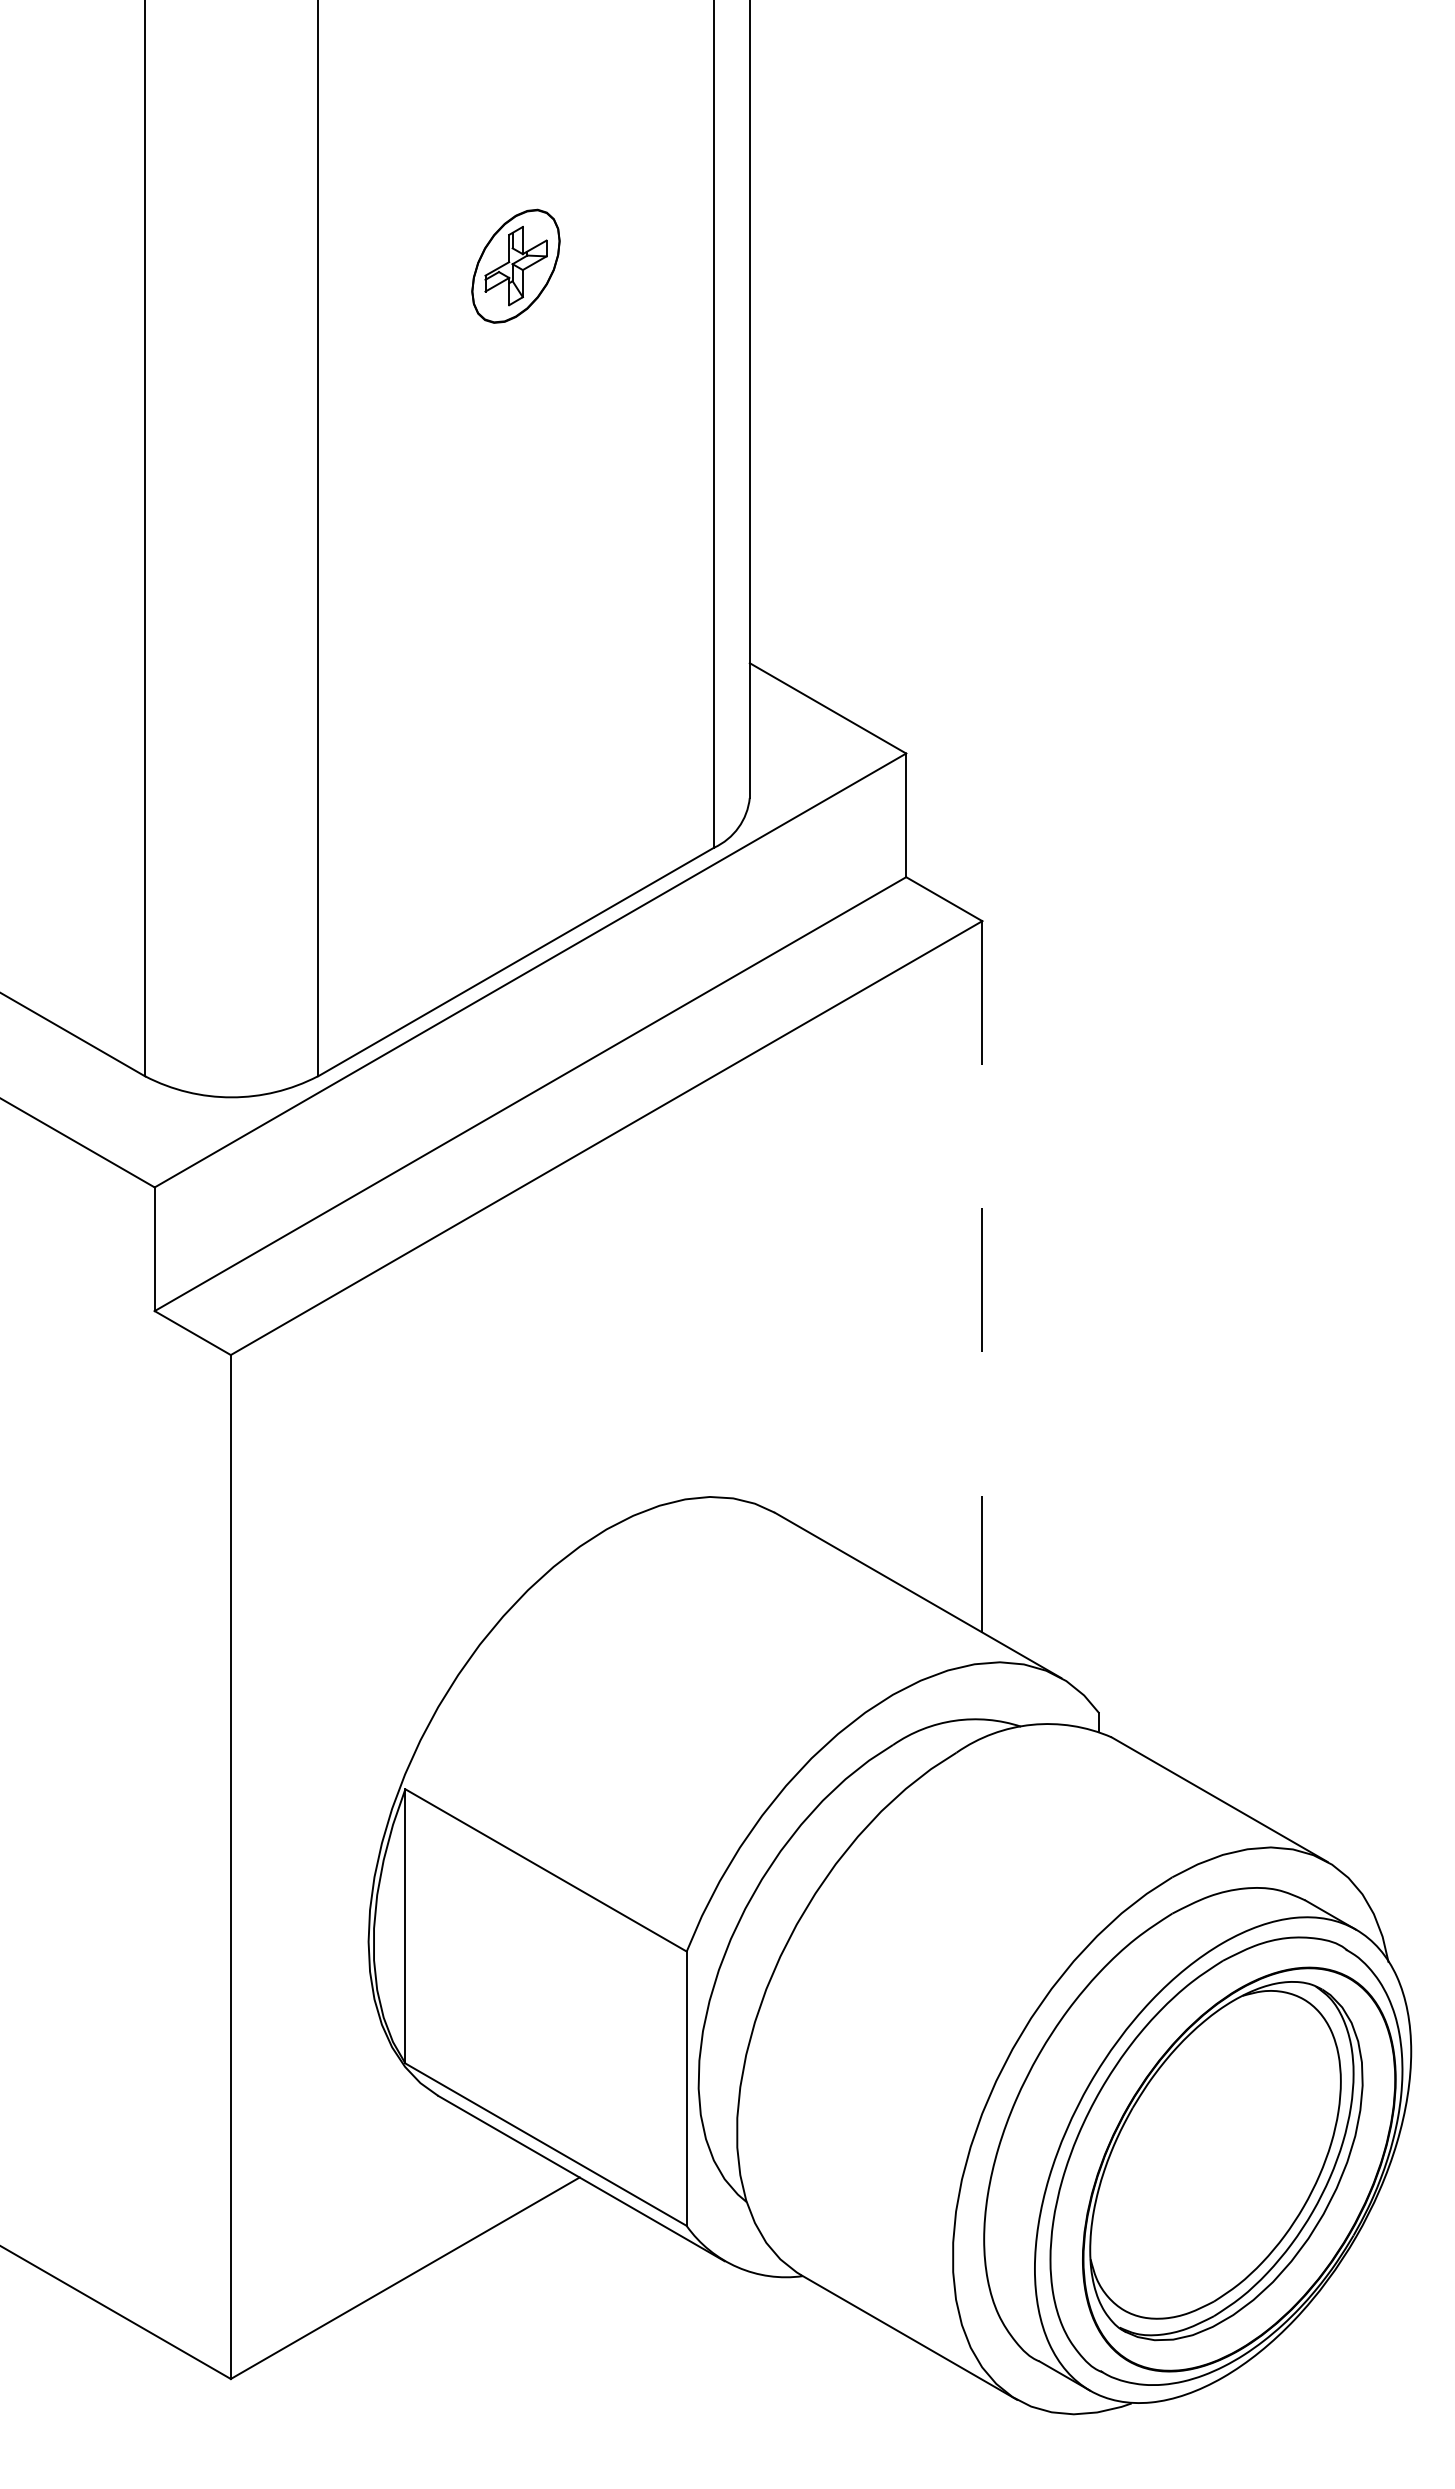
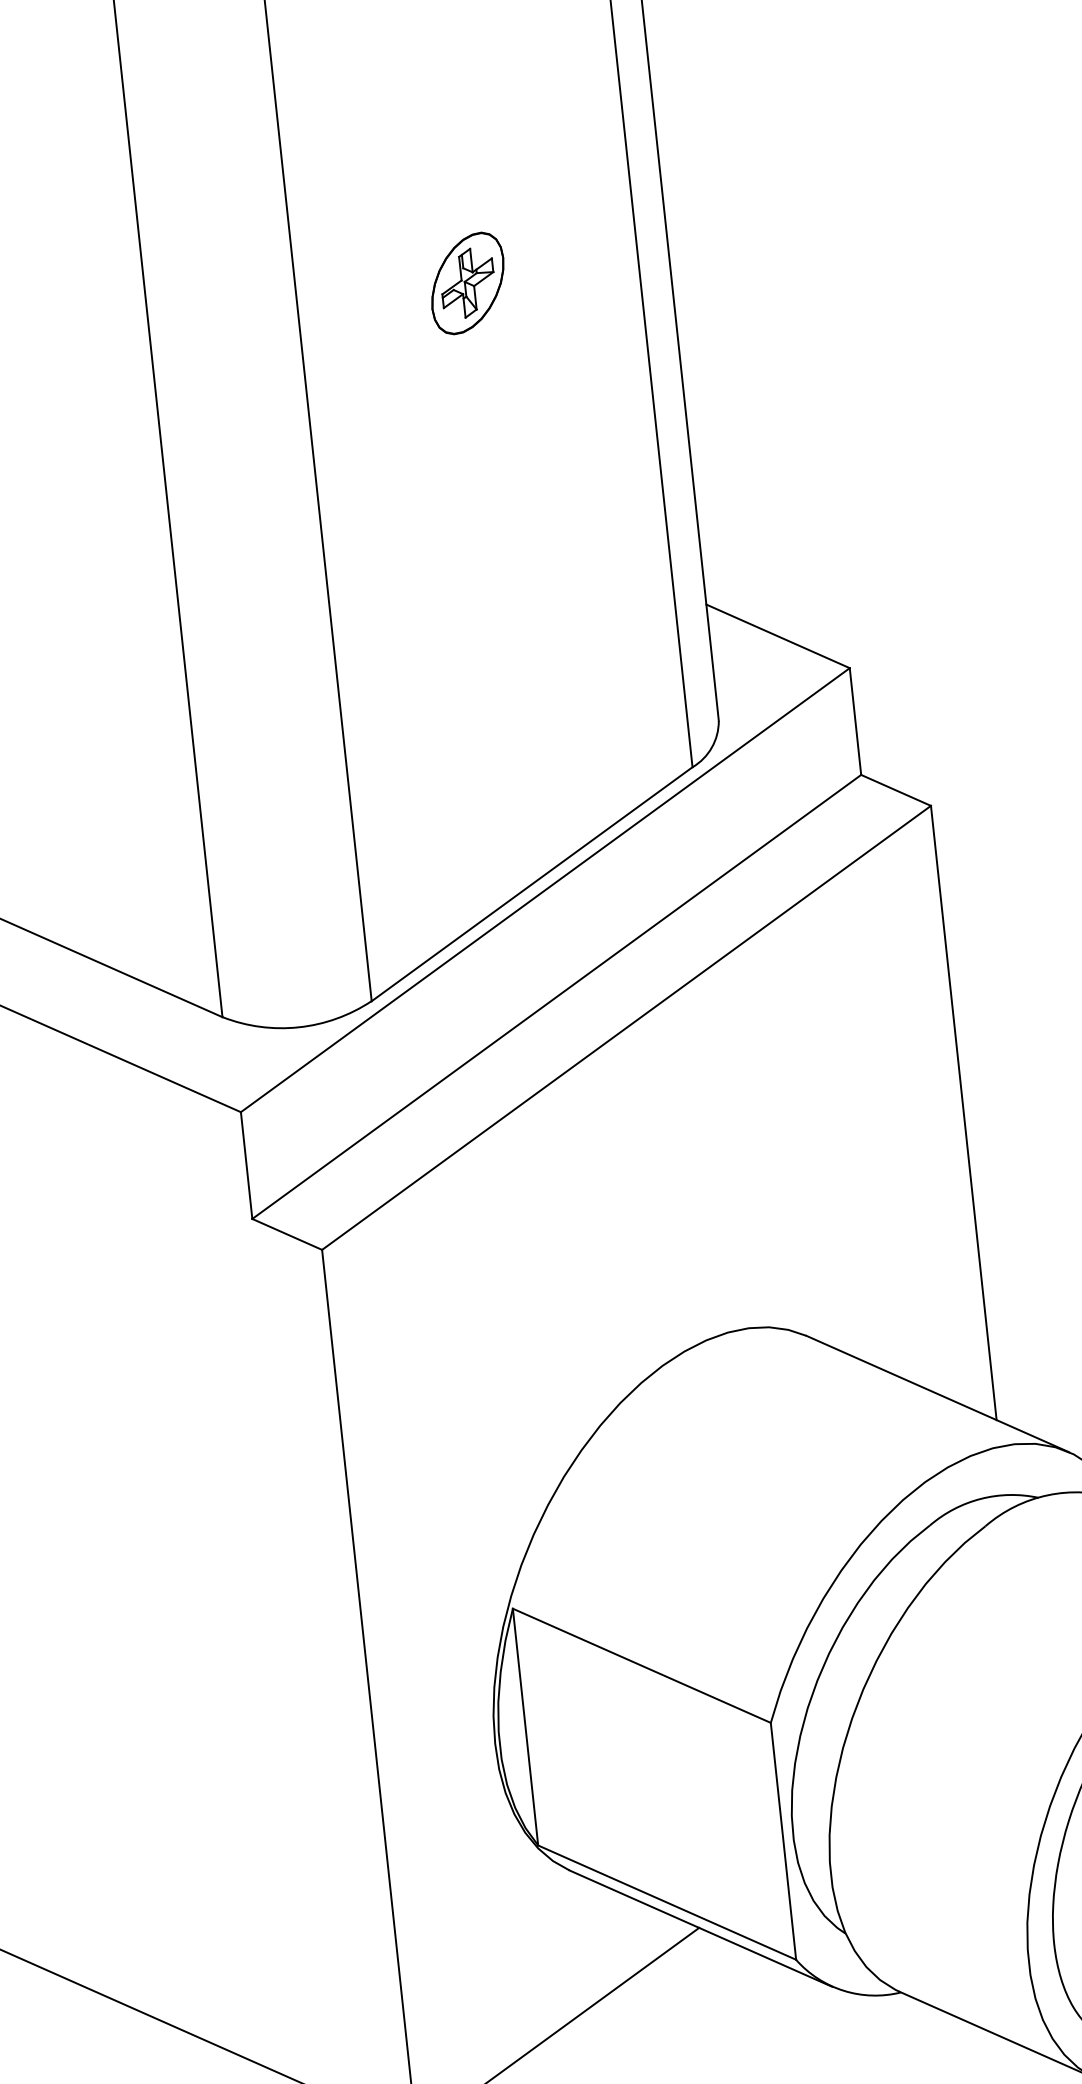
line: (982, 1276) -> (963, 1112), dashed -> solid

